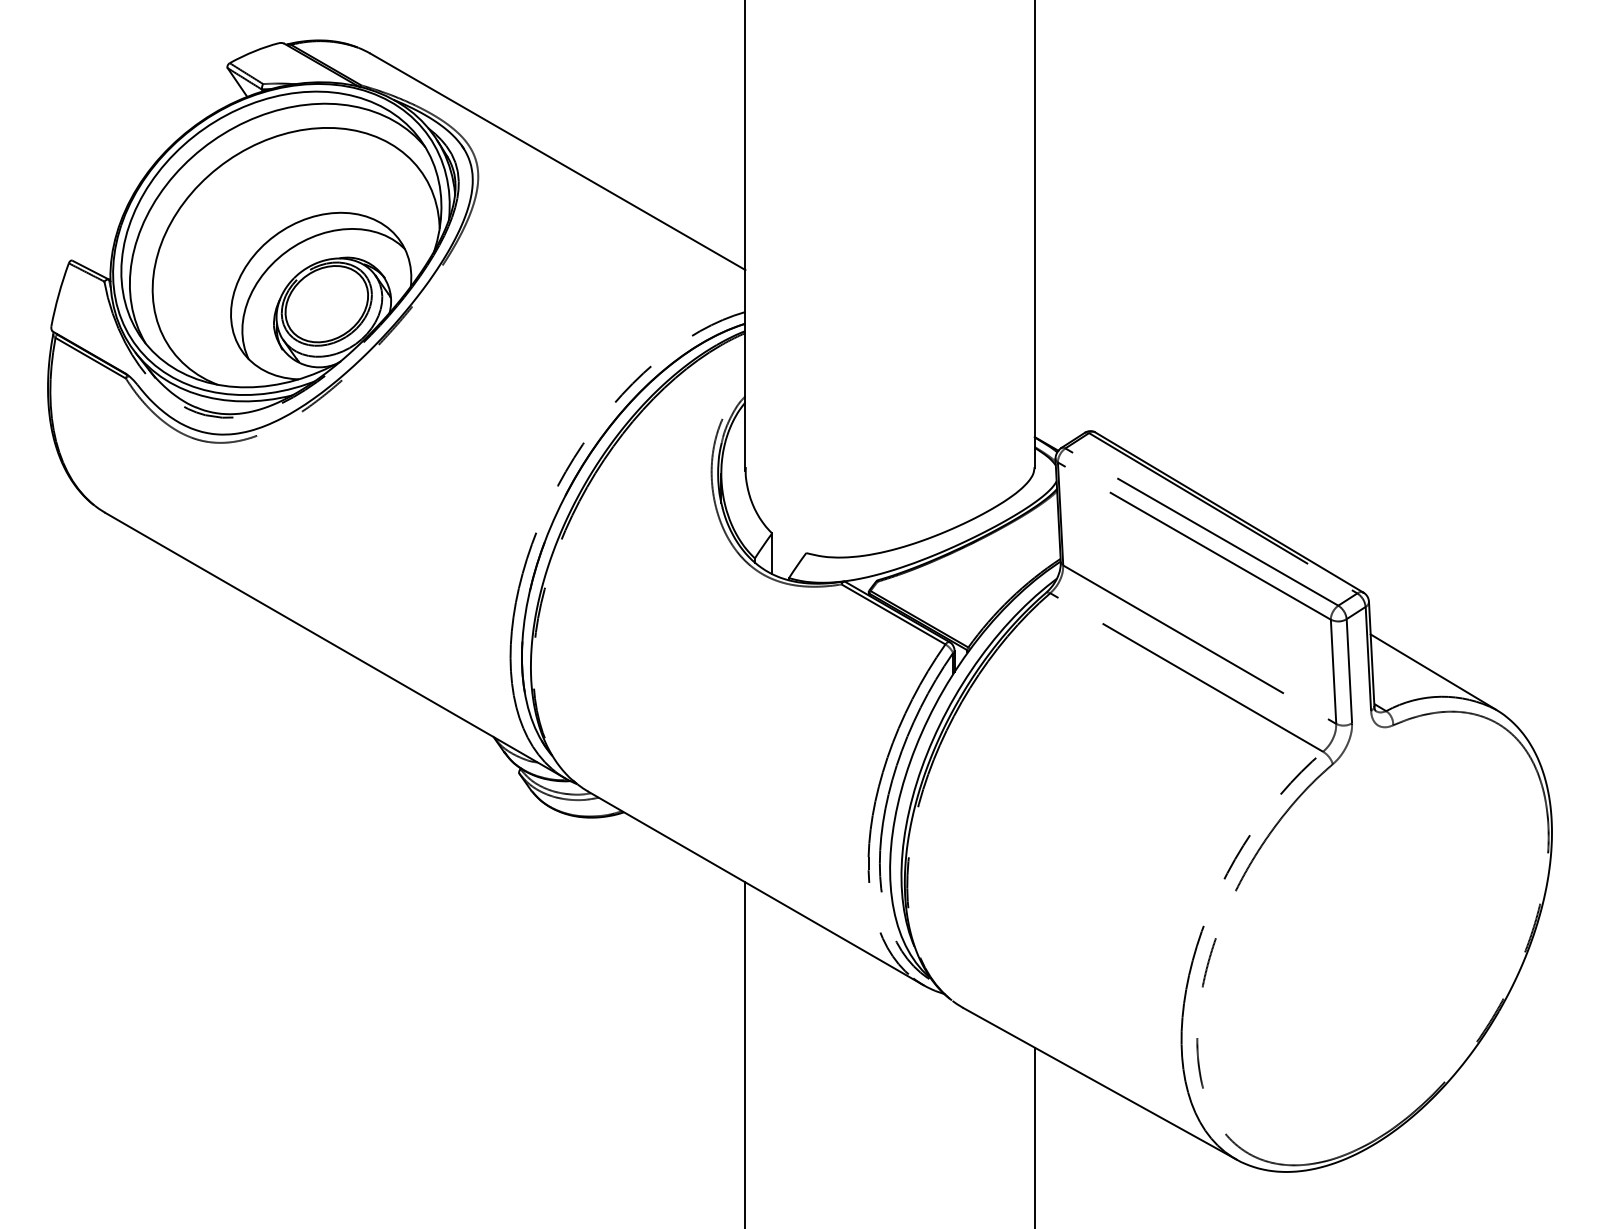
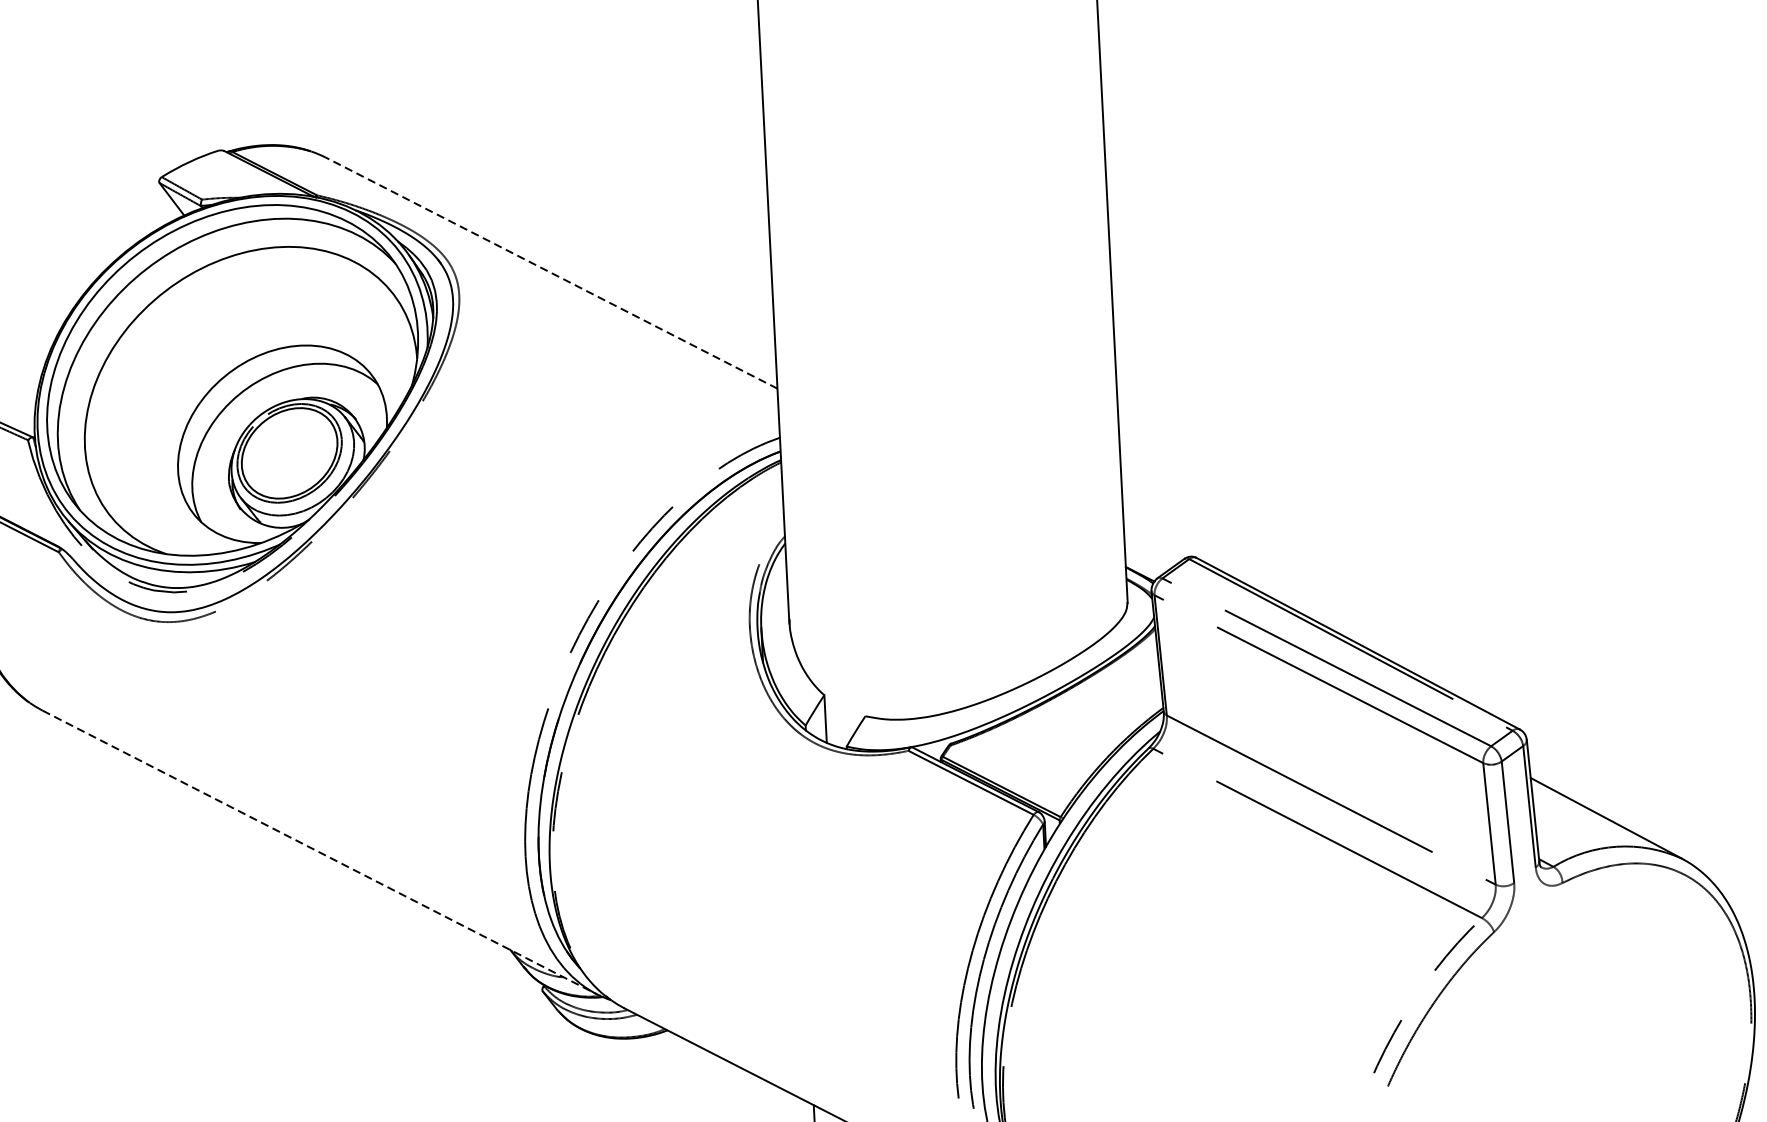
line: (557, 161) -> (551, 272), solid -> dashed
line: (335, 645) -> (319, 852), solid -> dashed

